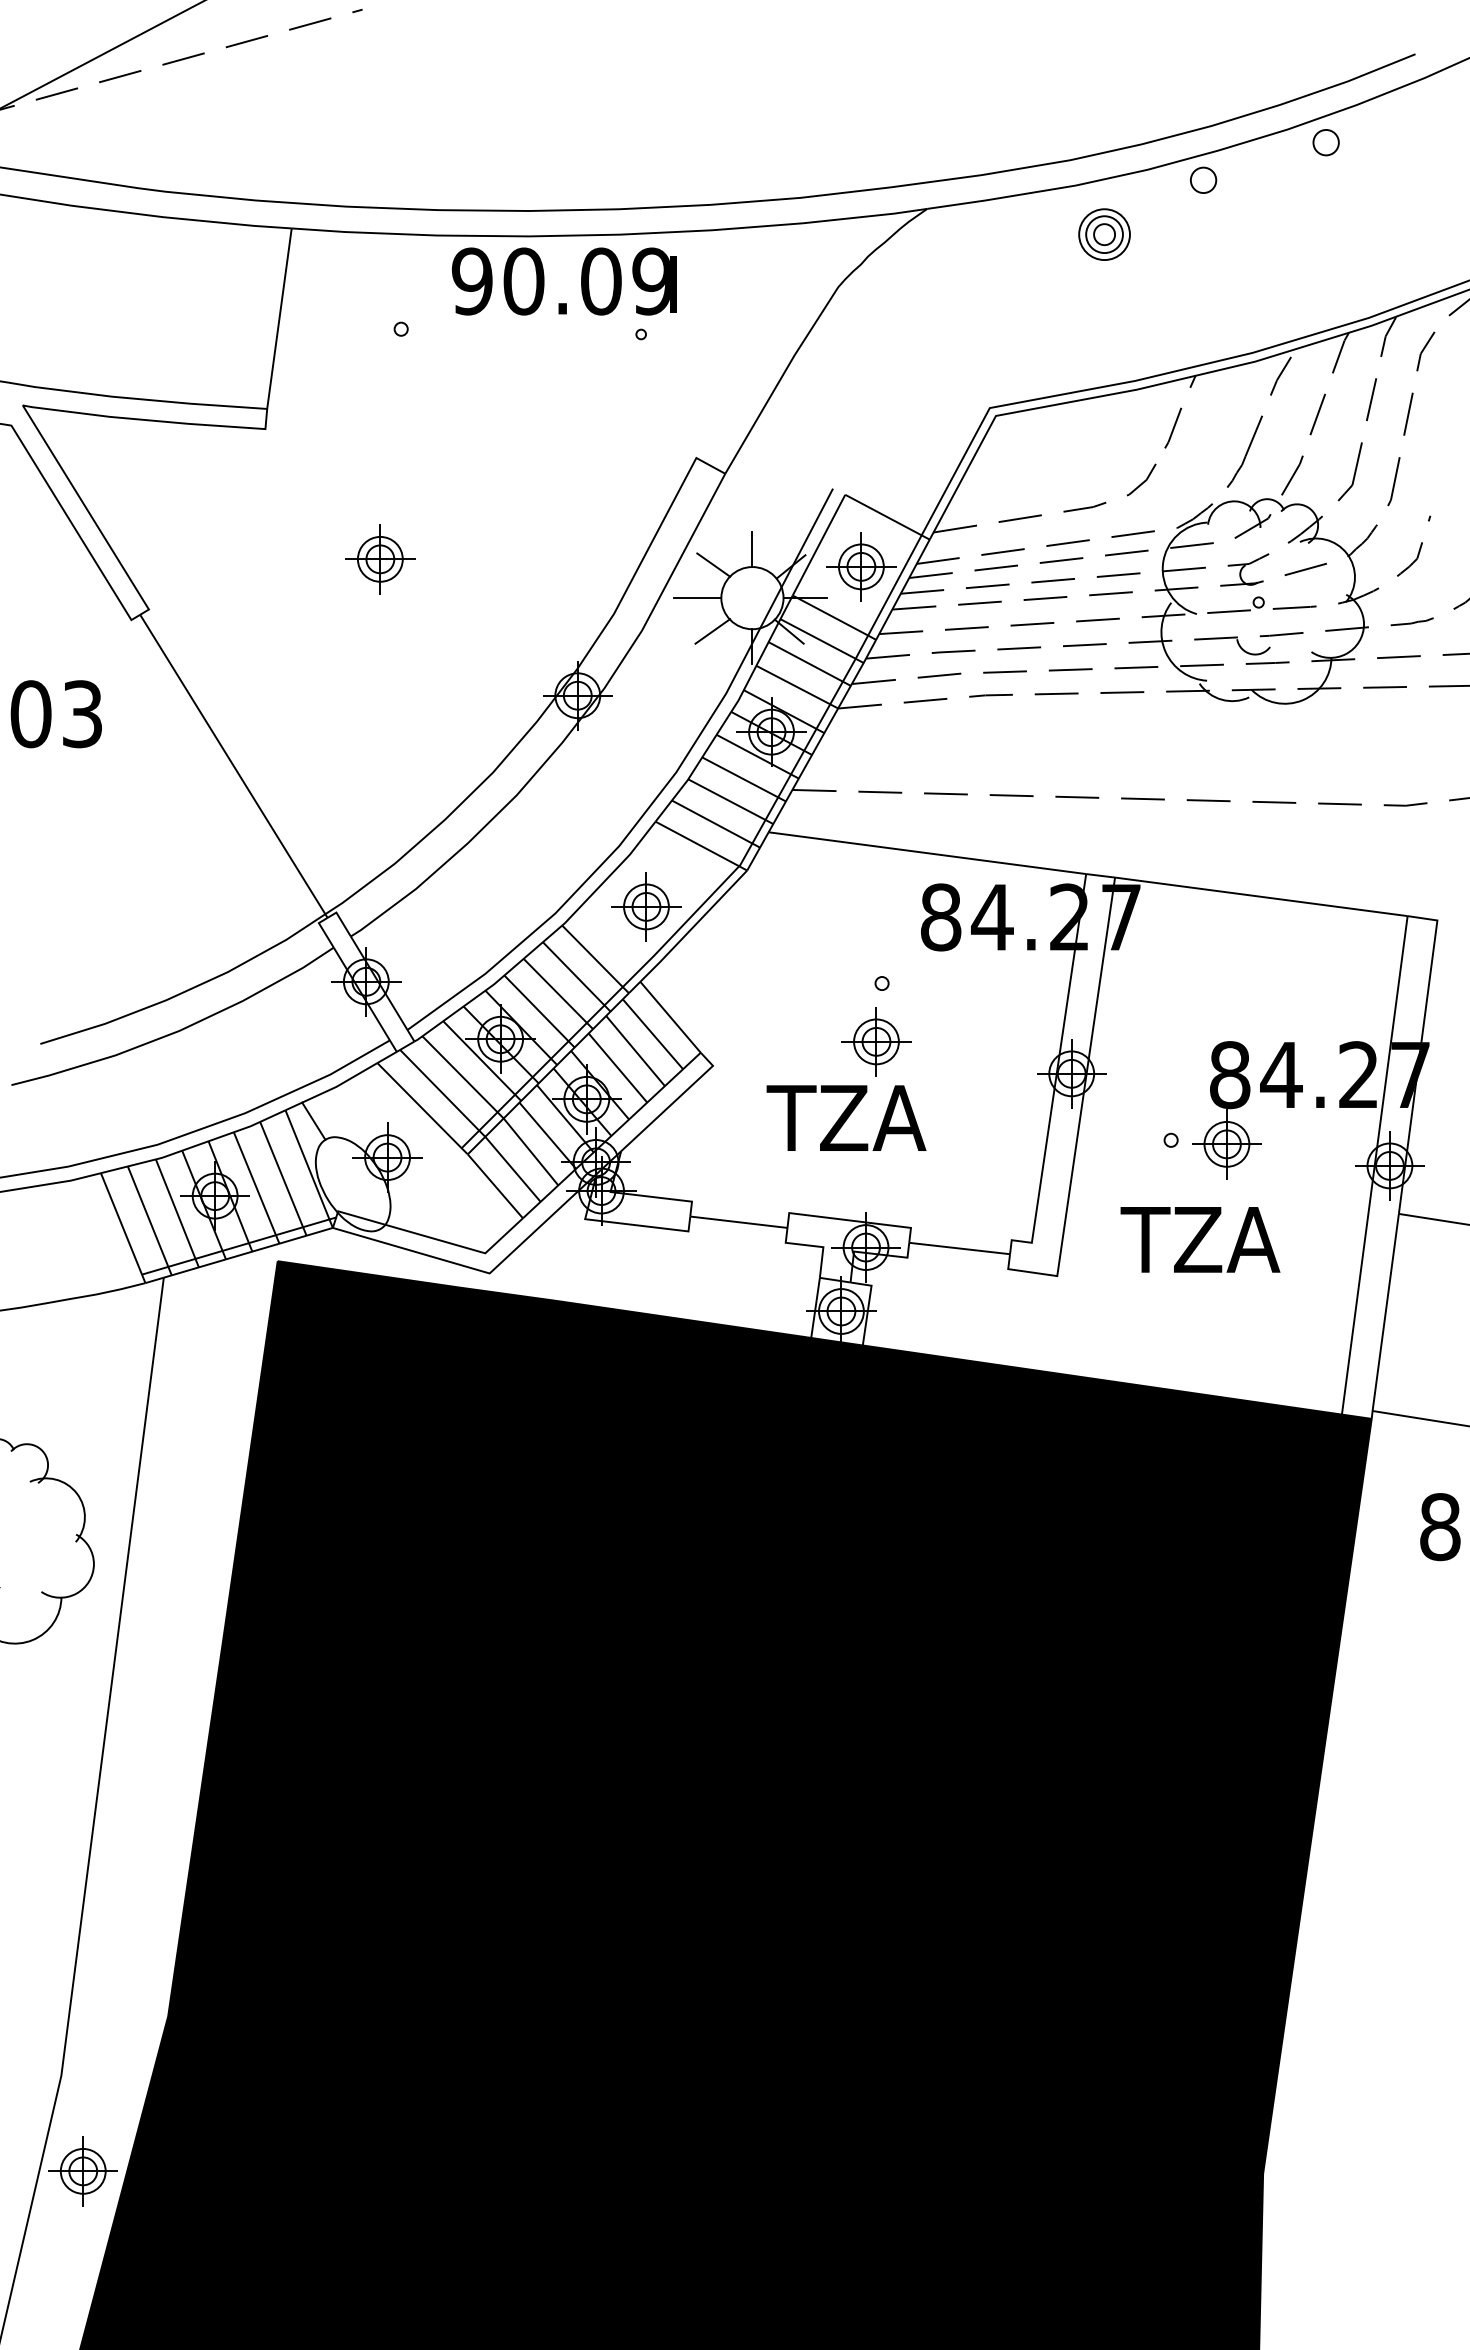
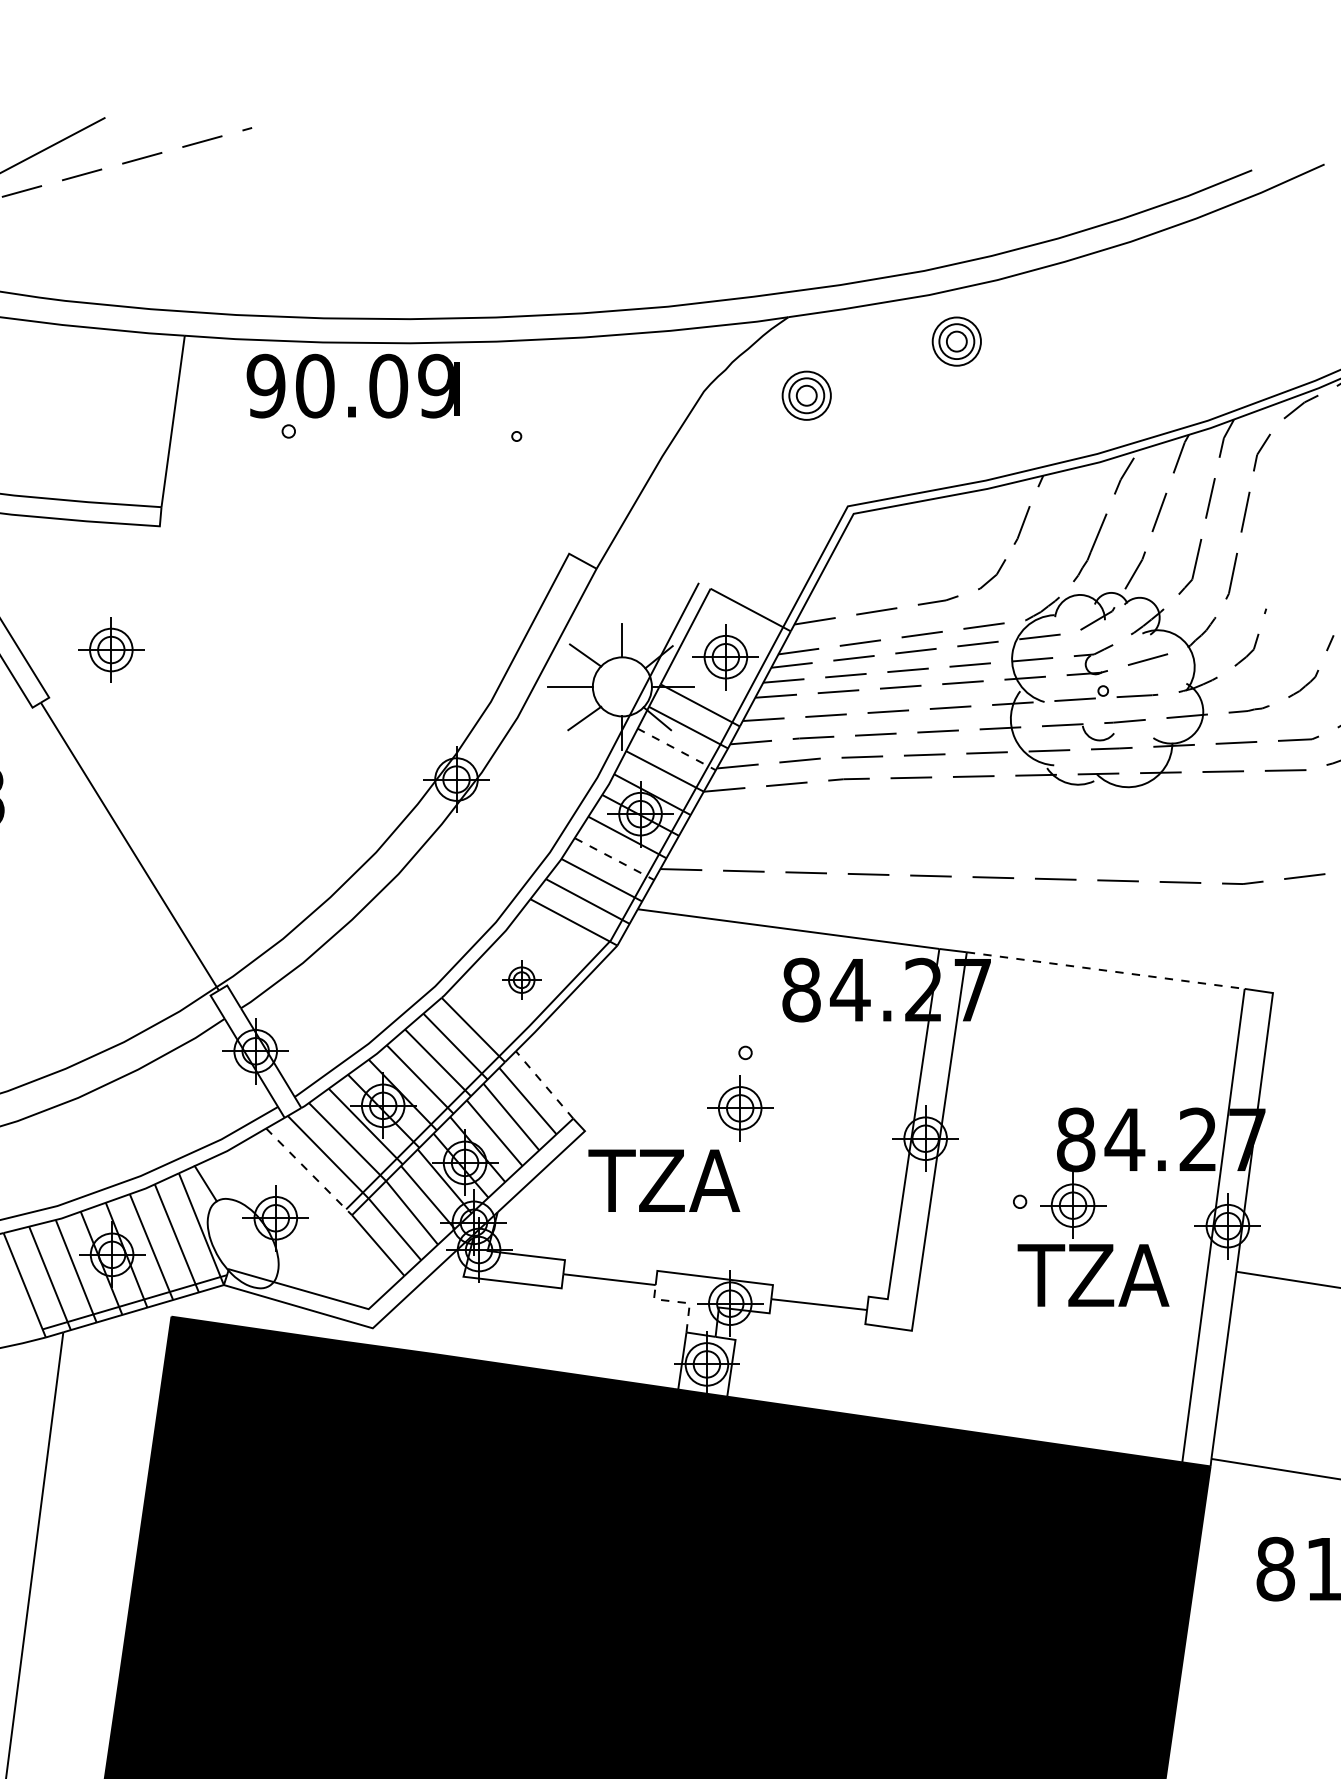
part: (1325, 142) -> (1166, 254), removed
part: (1203, 179) -> (1050, 289), removed
text: (564, 281) -> (353, 386), moved
part: (946, 291) -> (806, 395), added
part: (380, 559) -> (111, 650), moved
line: (809, 663) -> (676, 748), solid -> dashed
line: (744, 779) -> (614, 859), solid -> dashed
line: (1261, 896) -> (1105, 970), solid -> dashed
part: (646, 906) -> (521, 979), size x0.6
line: (670, 1017) -> (544, 1085), solid -> dashed
line: (423, 1109) -> (309, 1172), solid -> dashed
text: (846, 1117) -> (664, 1180), moved
text: (1200, 1239) -> (1093, 1275), moved
line: (812, 1245) -> (679, 1301), solid -> dashed

